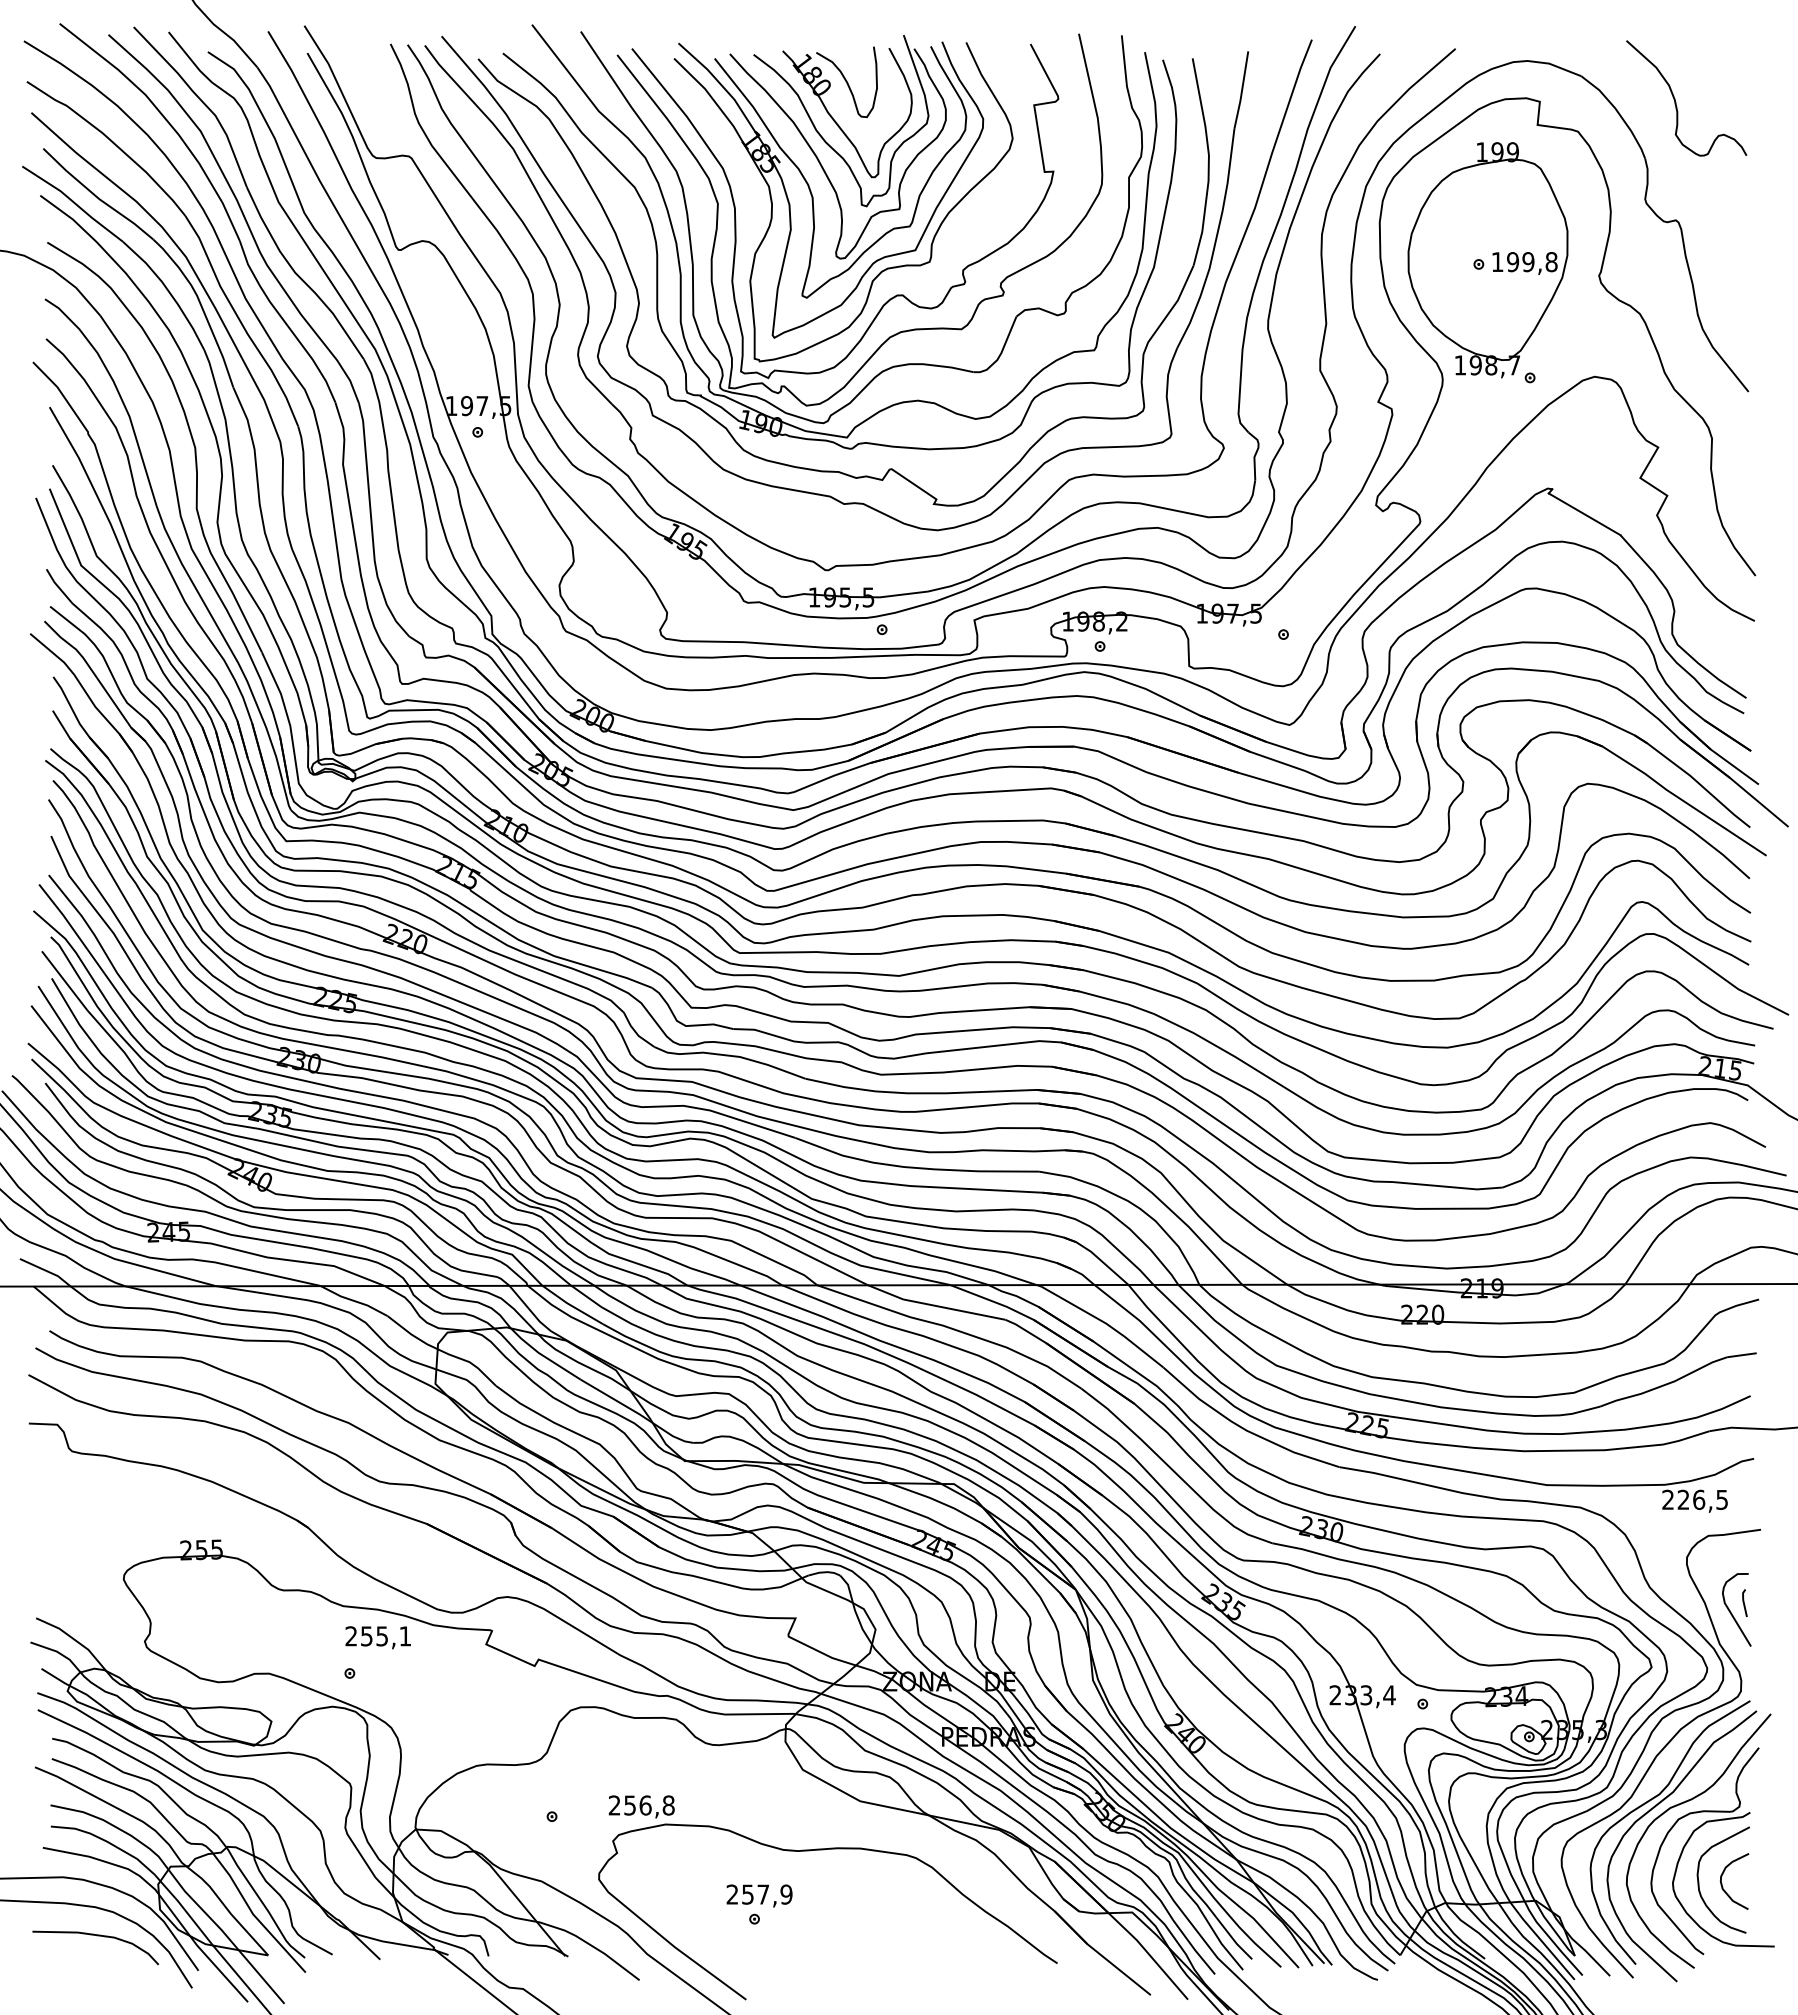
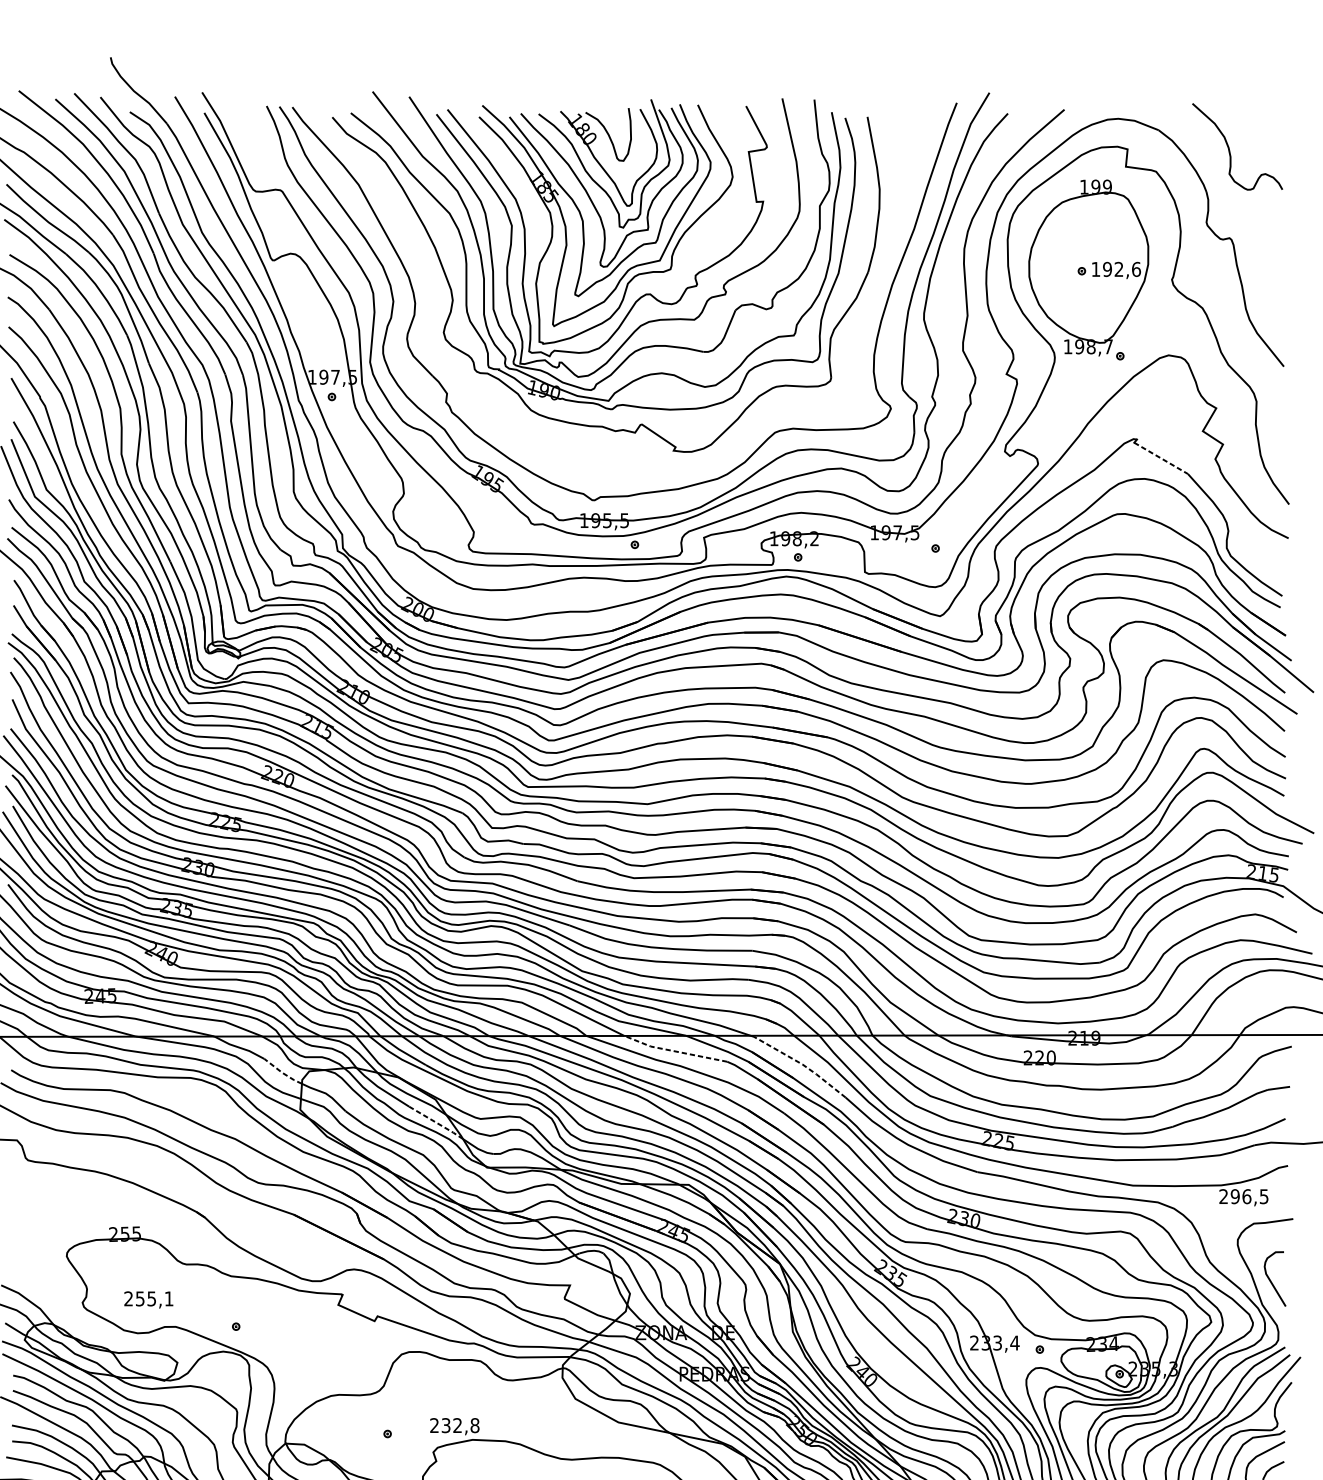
text: (1539, 262) -> (1127, 269), 199,8 -> 192,6
part: (803, 490) -> (575, 440), removed
line: (1585, 514) -> (1161, 458), solid -> dashed
line: (934, 1305) -> (674, 1051), solid -> dashed
line: (1106, 1323) -> (802, 1064), solid -> dashed
line: (411, 1334) -> (282, 1072), solid -> dashed
line: (617, 1401) -> (436, 1122), solid -> dashed
text: (1683, 1499) -> (1235, 1196), 226,5 -> 296,5
line: (1744, 1603) -> (1280, 1274), removed
text: (377, 1637) -> (148, 1299), moved
text: (637, 1805) -> (451, 1425), 256,8 -> 232,8

